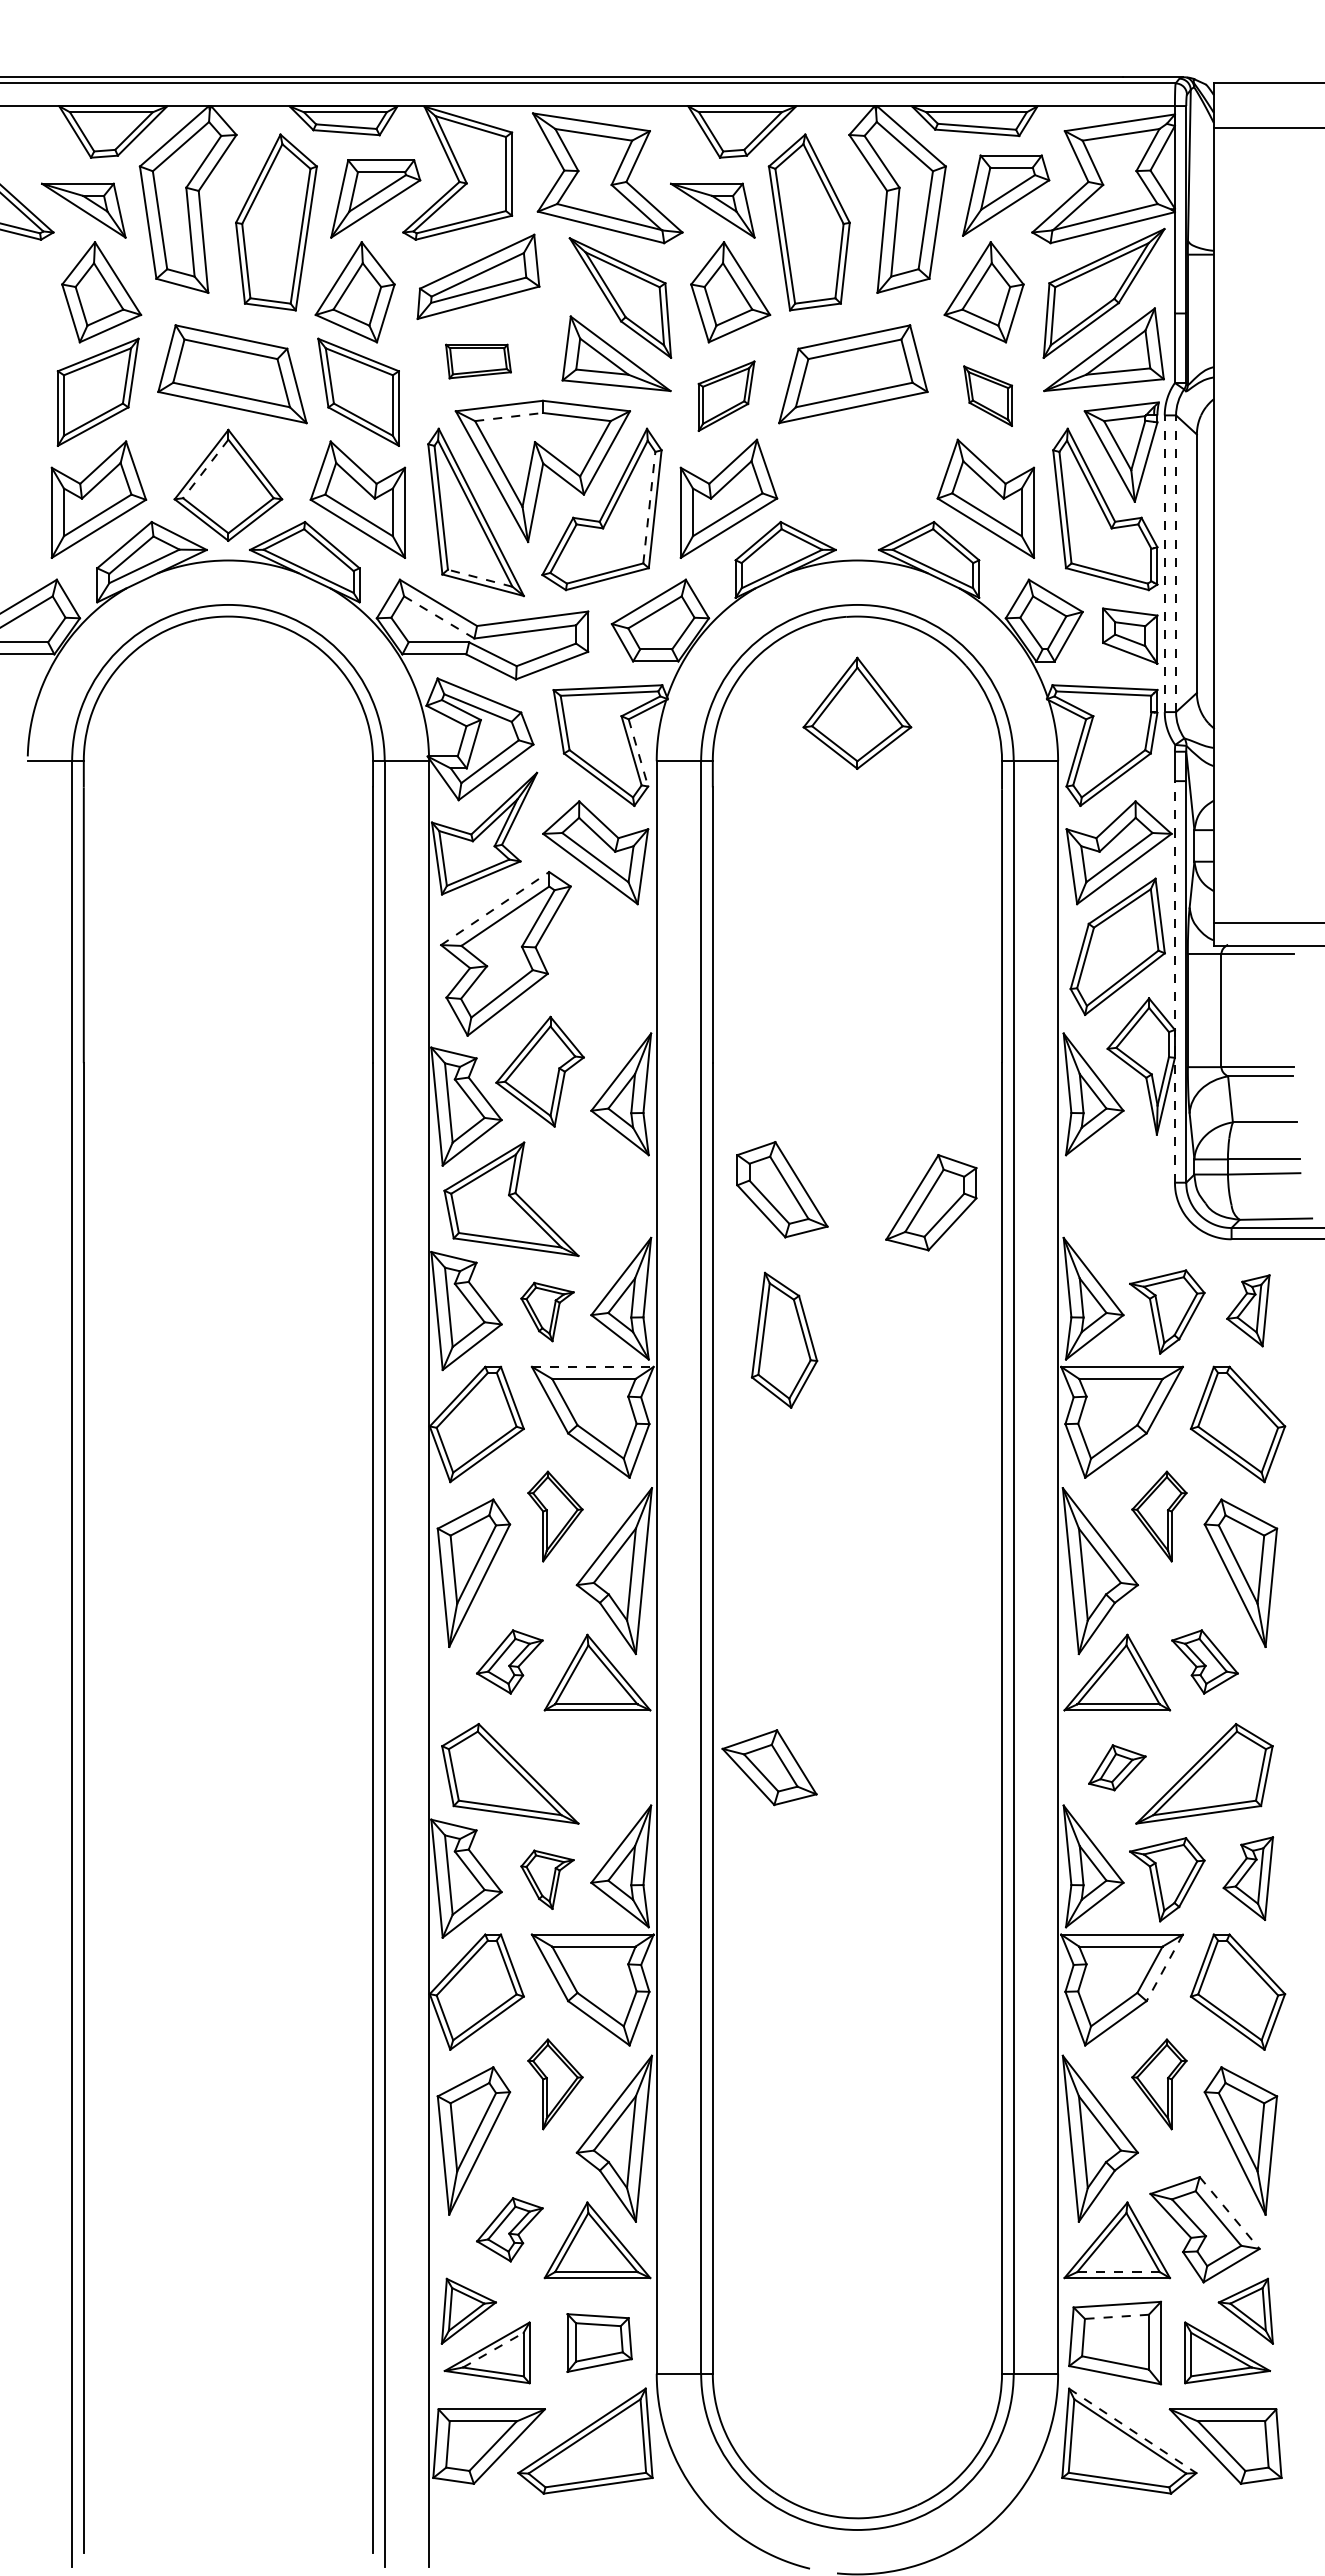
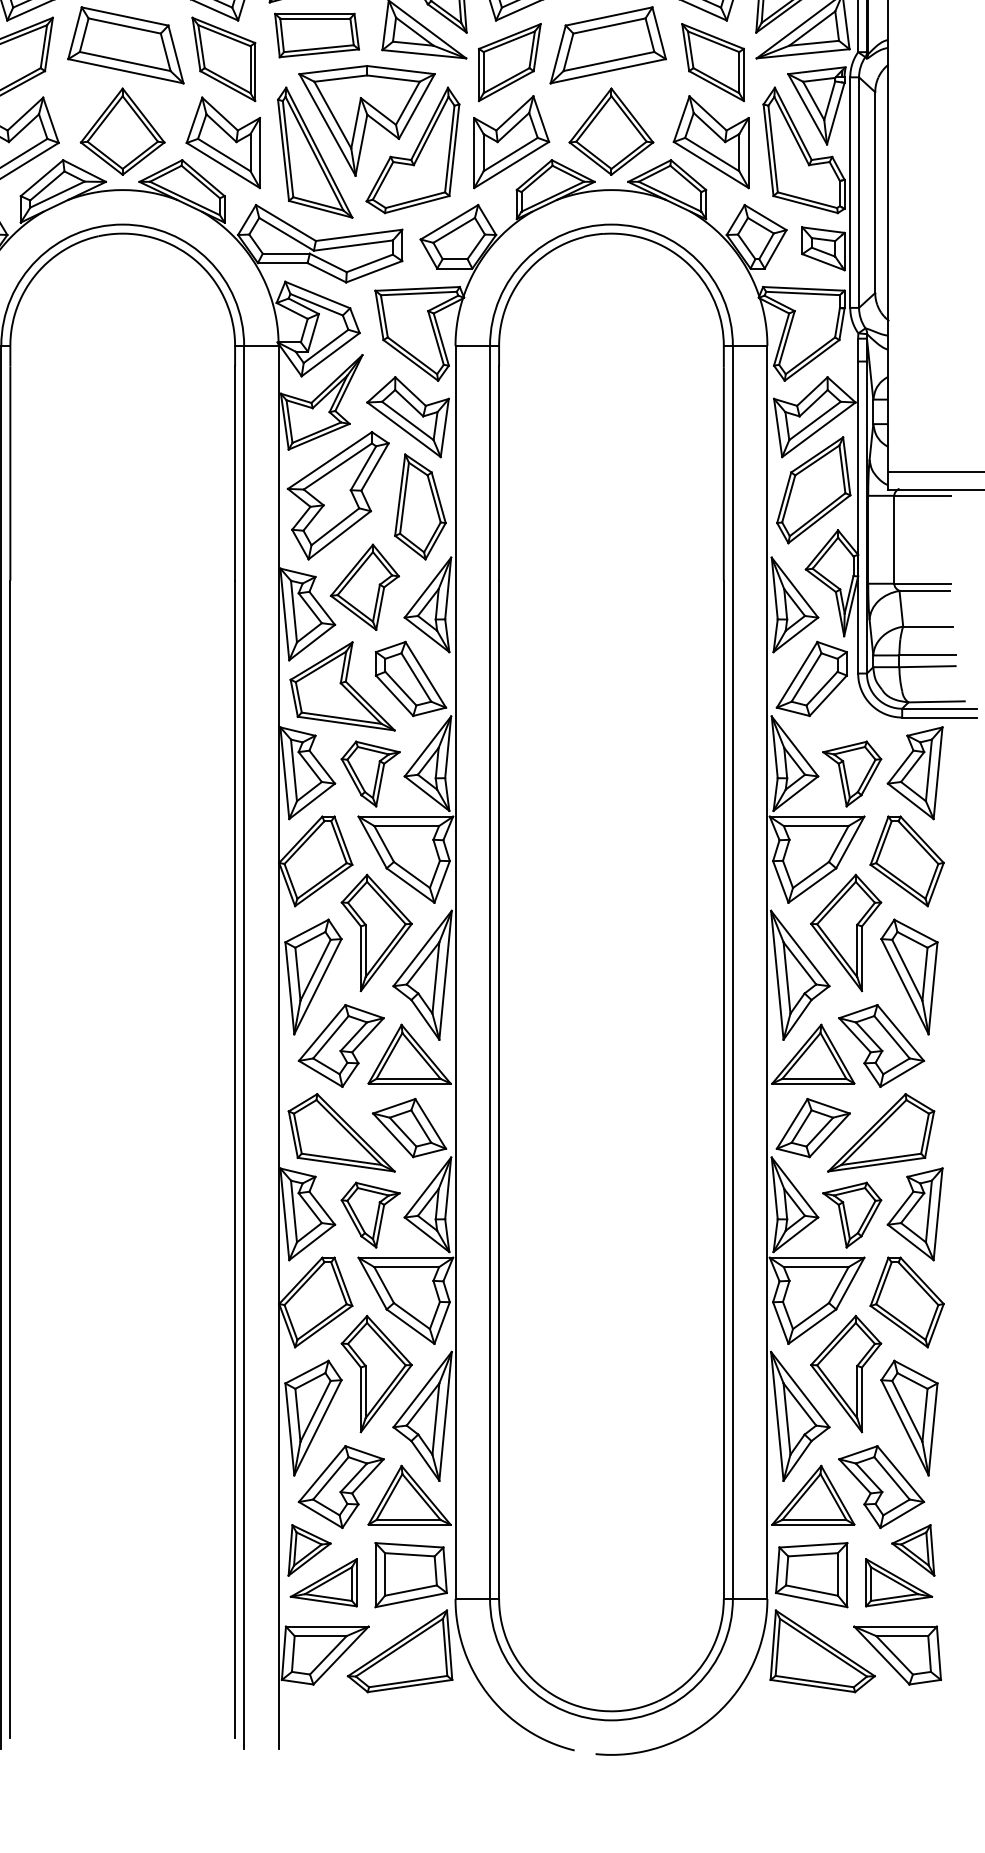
part: (478, 361) -> (317, 35), size x1.67
part: (726, 395) -> (509, 61), size x1.43
part: (987, 395) -> (712, 61), size x1.67
line: (509, 416) -> (341, 78), dashed -> solid
line: (205, 468) -> (104, 118), dashed -> solid
line: (649, 507) -> (449, 148), dashed -> solid
line: (1164, 563) -> (850, 192), dashed -> solid
line: (1176, 563) -> (859, 192), dashed -> solid
line: (479, 578) -> (317, 204), dashed -> solid
line: (439, 617) -> (286, 234), dashed -> solid
part: (857, 712) -> (611, 131), moved
line: (638, 752) -> (441, 339), dashed -> solid
line: (495, 908) -> (330, 460), dashed -> solid
line: (1174, 981) -> (857, 517), dashed -> solid
part: (782, 1189) -> (411, 678), moved
part: (931, 1202) -> (811, 678), moved
part: (1248, 1310) -> (915, 772), size x1.67
part: (547, 1311) -> (370, 773), size x1.43
part: (784, 1339) -> (420, 506), moved
line: (592, 1366) -> (405, 816), dashed -> solid
part: (555, 1516) -> (376, 932), size x1.67
part: (1159, 1516) -> (846, 932), size x1.67
part: (509, 1661) -> (341, 1045), size x1.67
part: (1204, 1661) -> (881, 1045), size x1.67
part: (769, 1767) -> (409, 1127), moved
part: (1117, 1767) -> (813, 1127), size x1.67
part: (1248, 1878) -> (915, 1214), size x1.43
part: (547, 1879) -> (370, 1214), size x1.43
line: (1164, 1967) -> (850, 1283), dashed -> solid
part: (555, 2084) -> (376, 1374), size x1.67
part: (1159, 2084) -> (846, 1374), size x1.67
line: (1229, 2213) -> (900, 1474), dashed -> solid
part: (509, 2229) -> (341, 1486), size x1.67
line: (1118, 2272) -> (814, 1520), dashed -> solid
line: (1116, 2316) -> (812, 1554), dashed -> solid
part: (599, 2342) -> (411, 1574), size x1.43
line: (493, 2350) -> (328, 1580), dashed -> solid
line: (1133, 2431) -> (825, 1643), dashed -> solid

